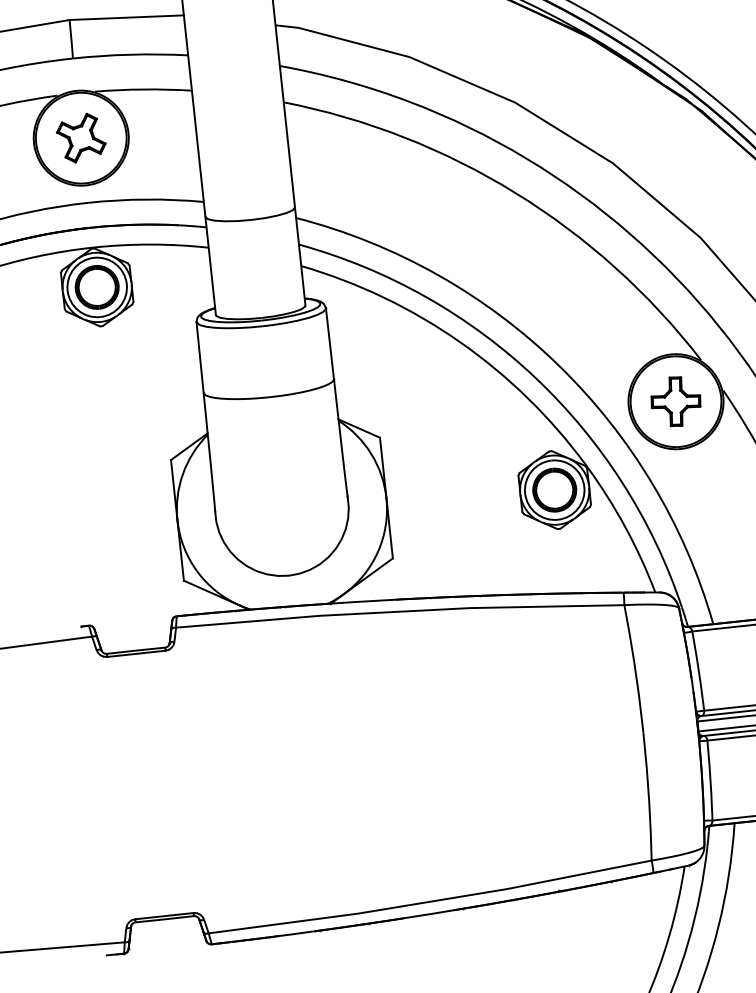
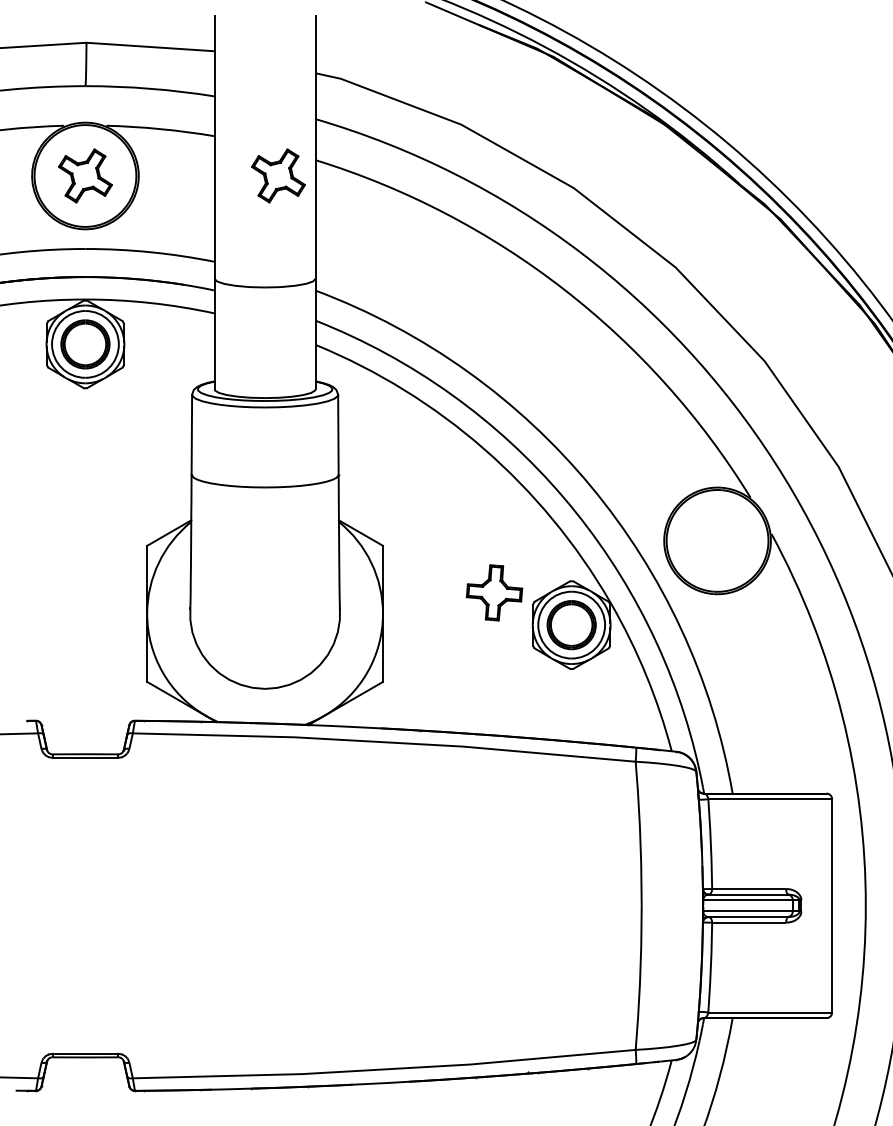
part: (252, 119) -> (278, 175), added
part: (675, 401) -> (494, 592), moved

